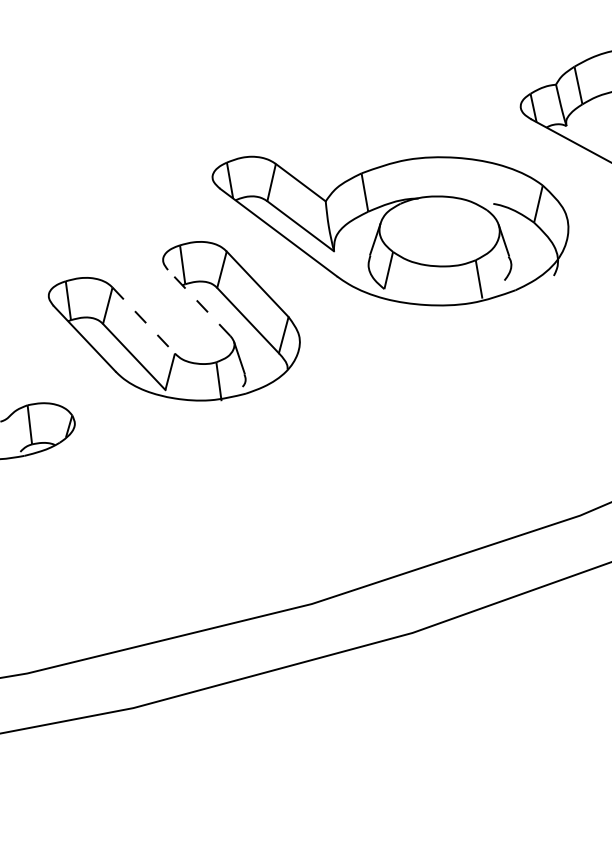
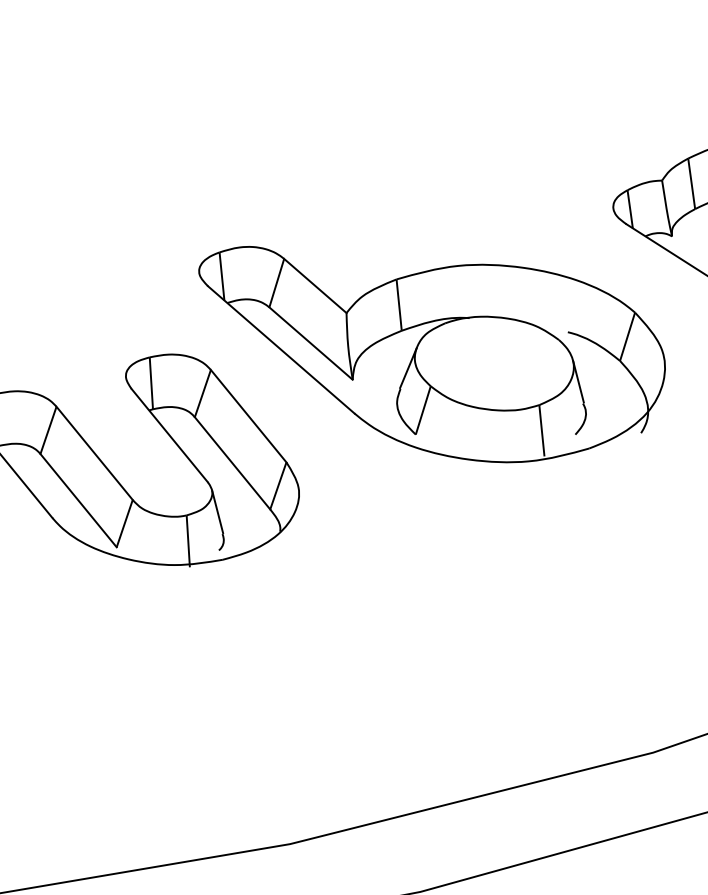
line: (198, 302) -> (168, 434), dashed -> solid
line: (144, 320) -> (95, 453), dashed -> solid

